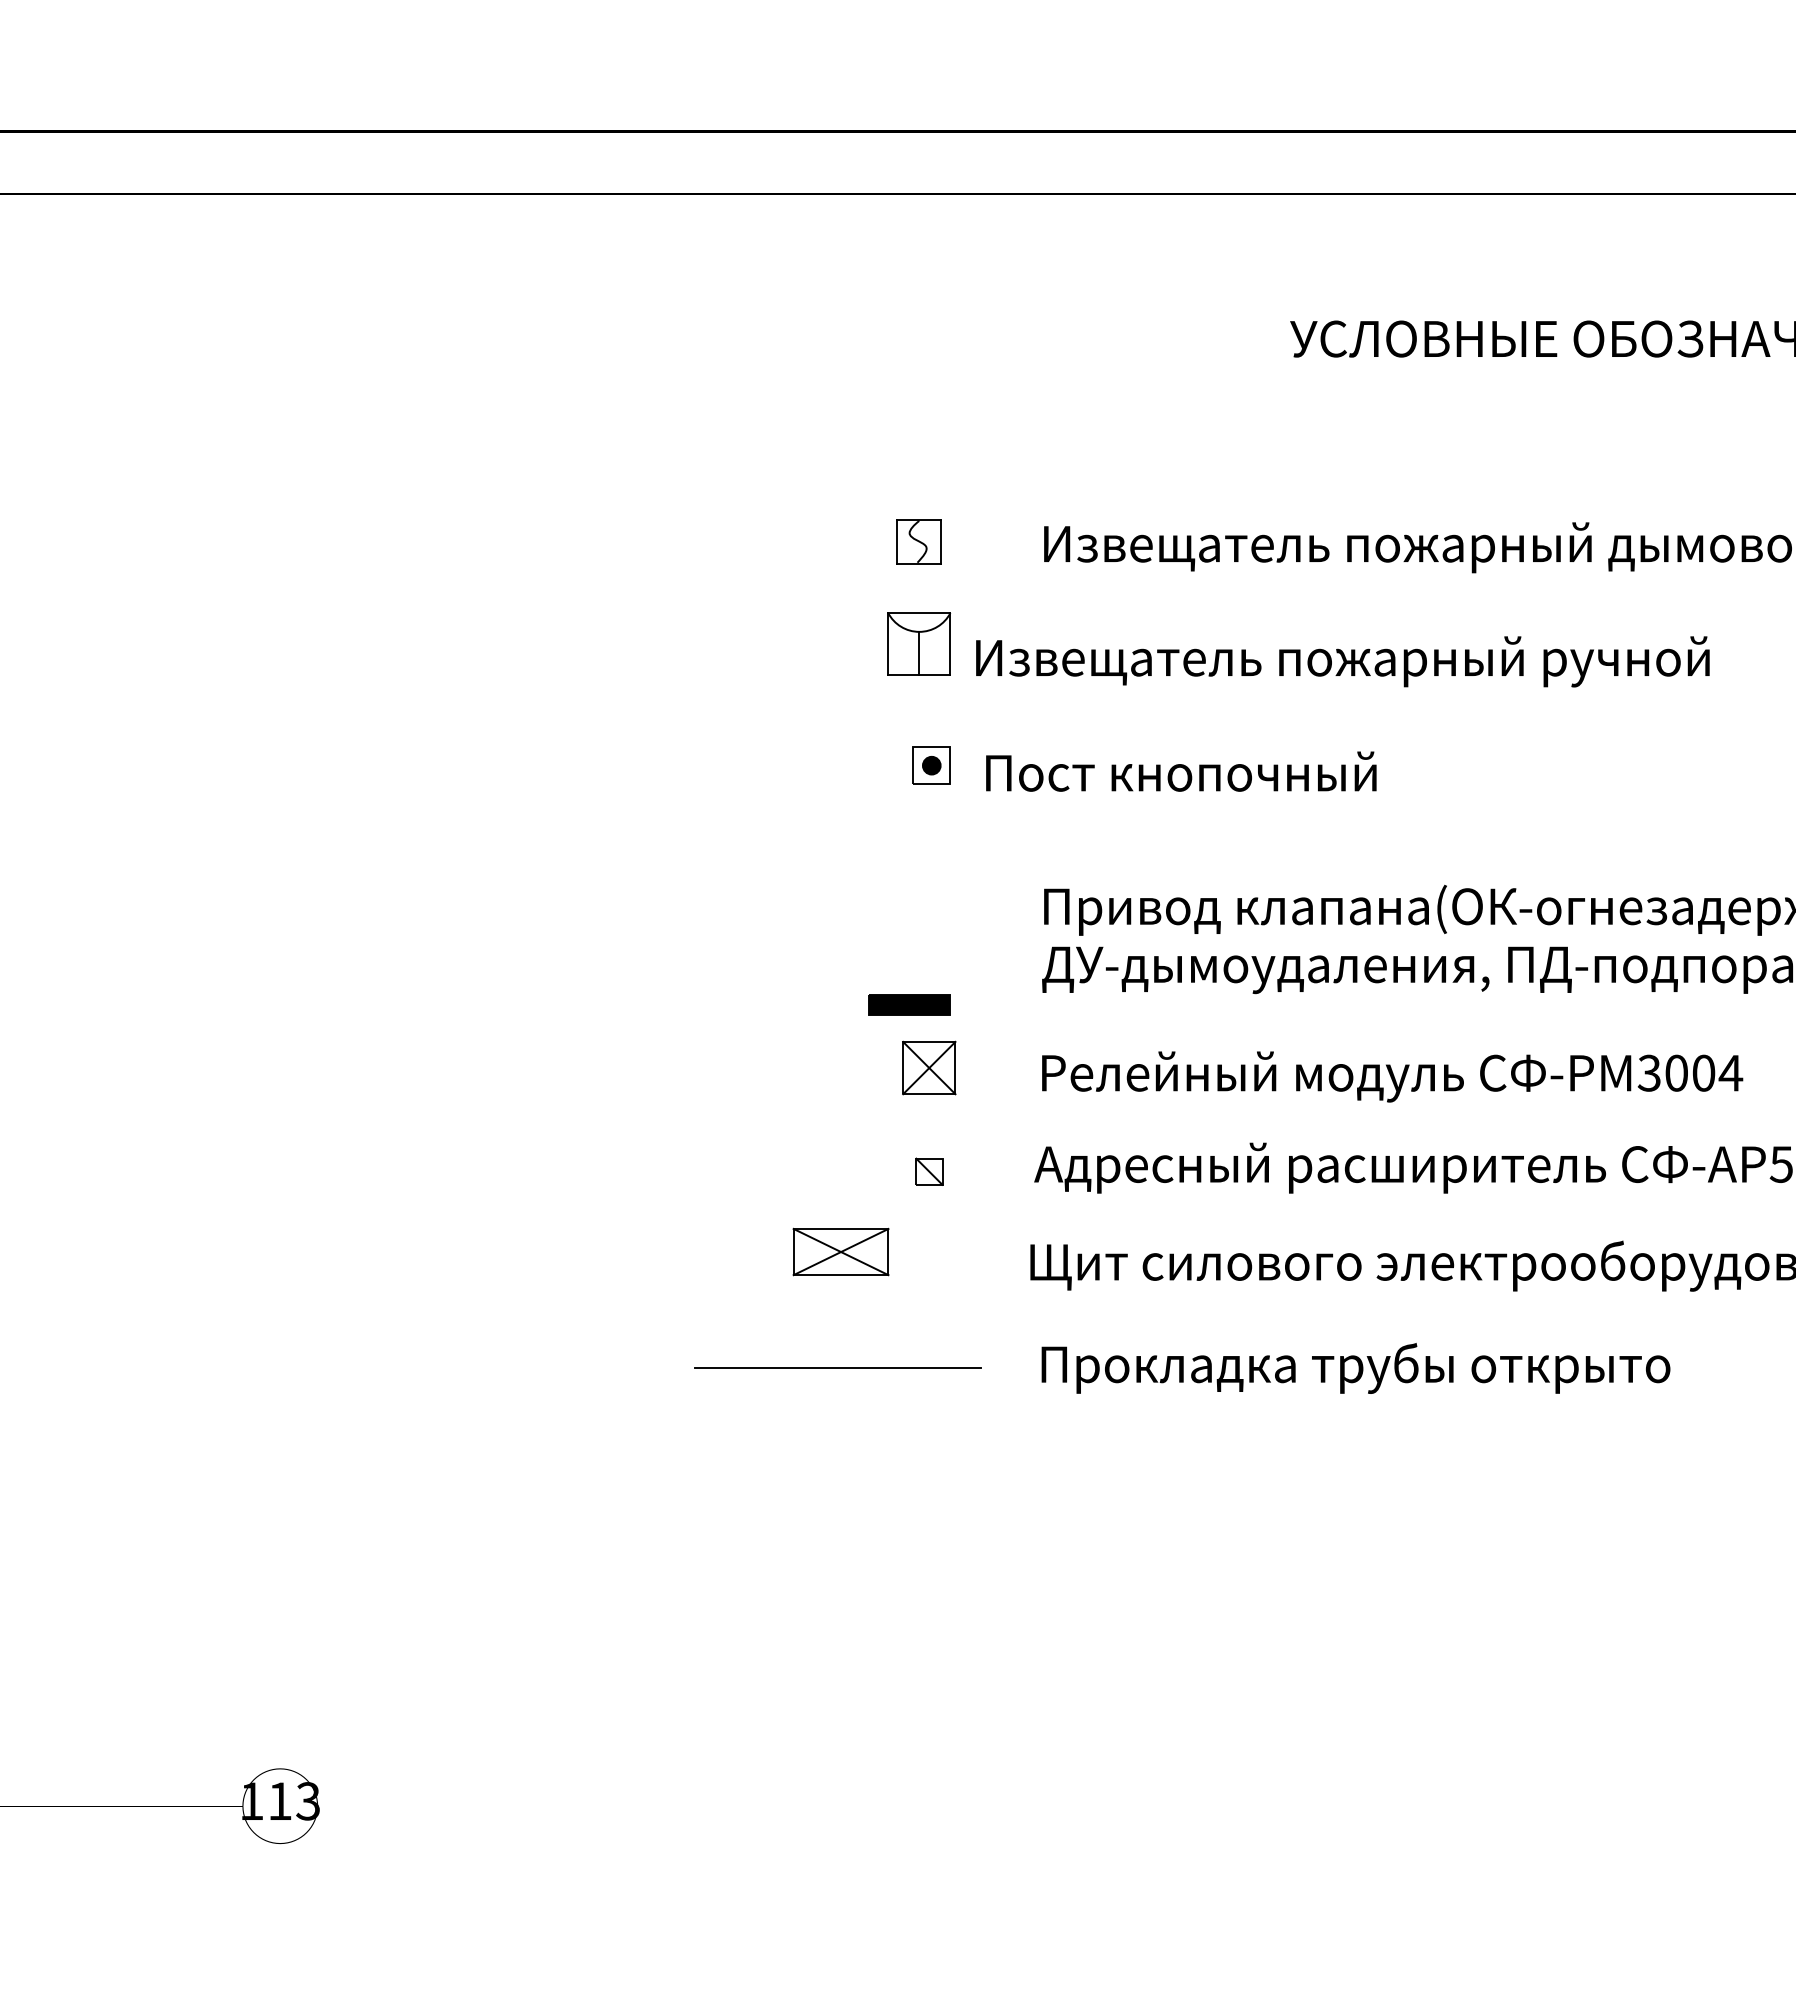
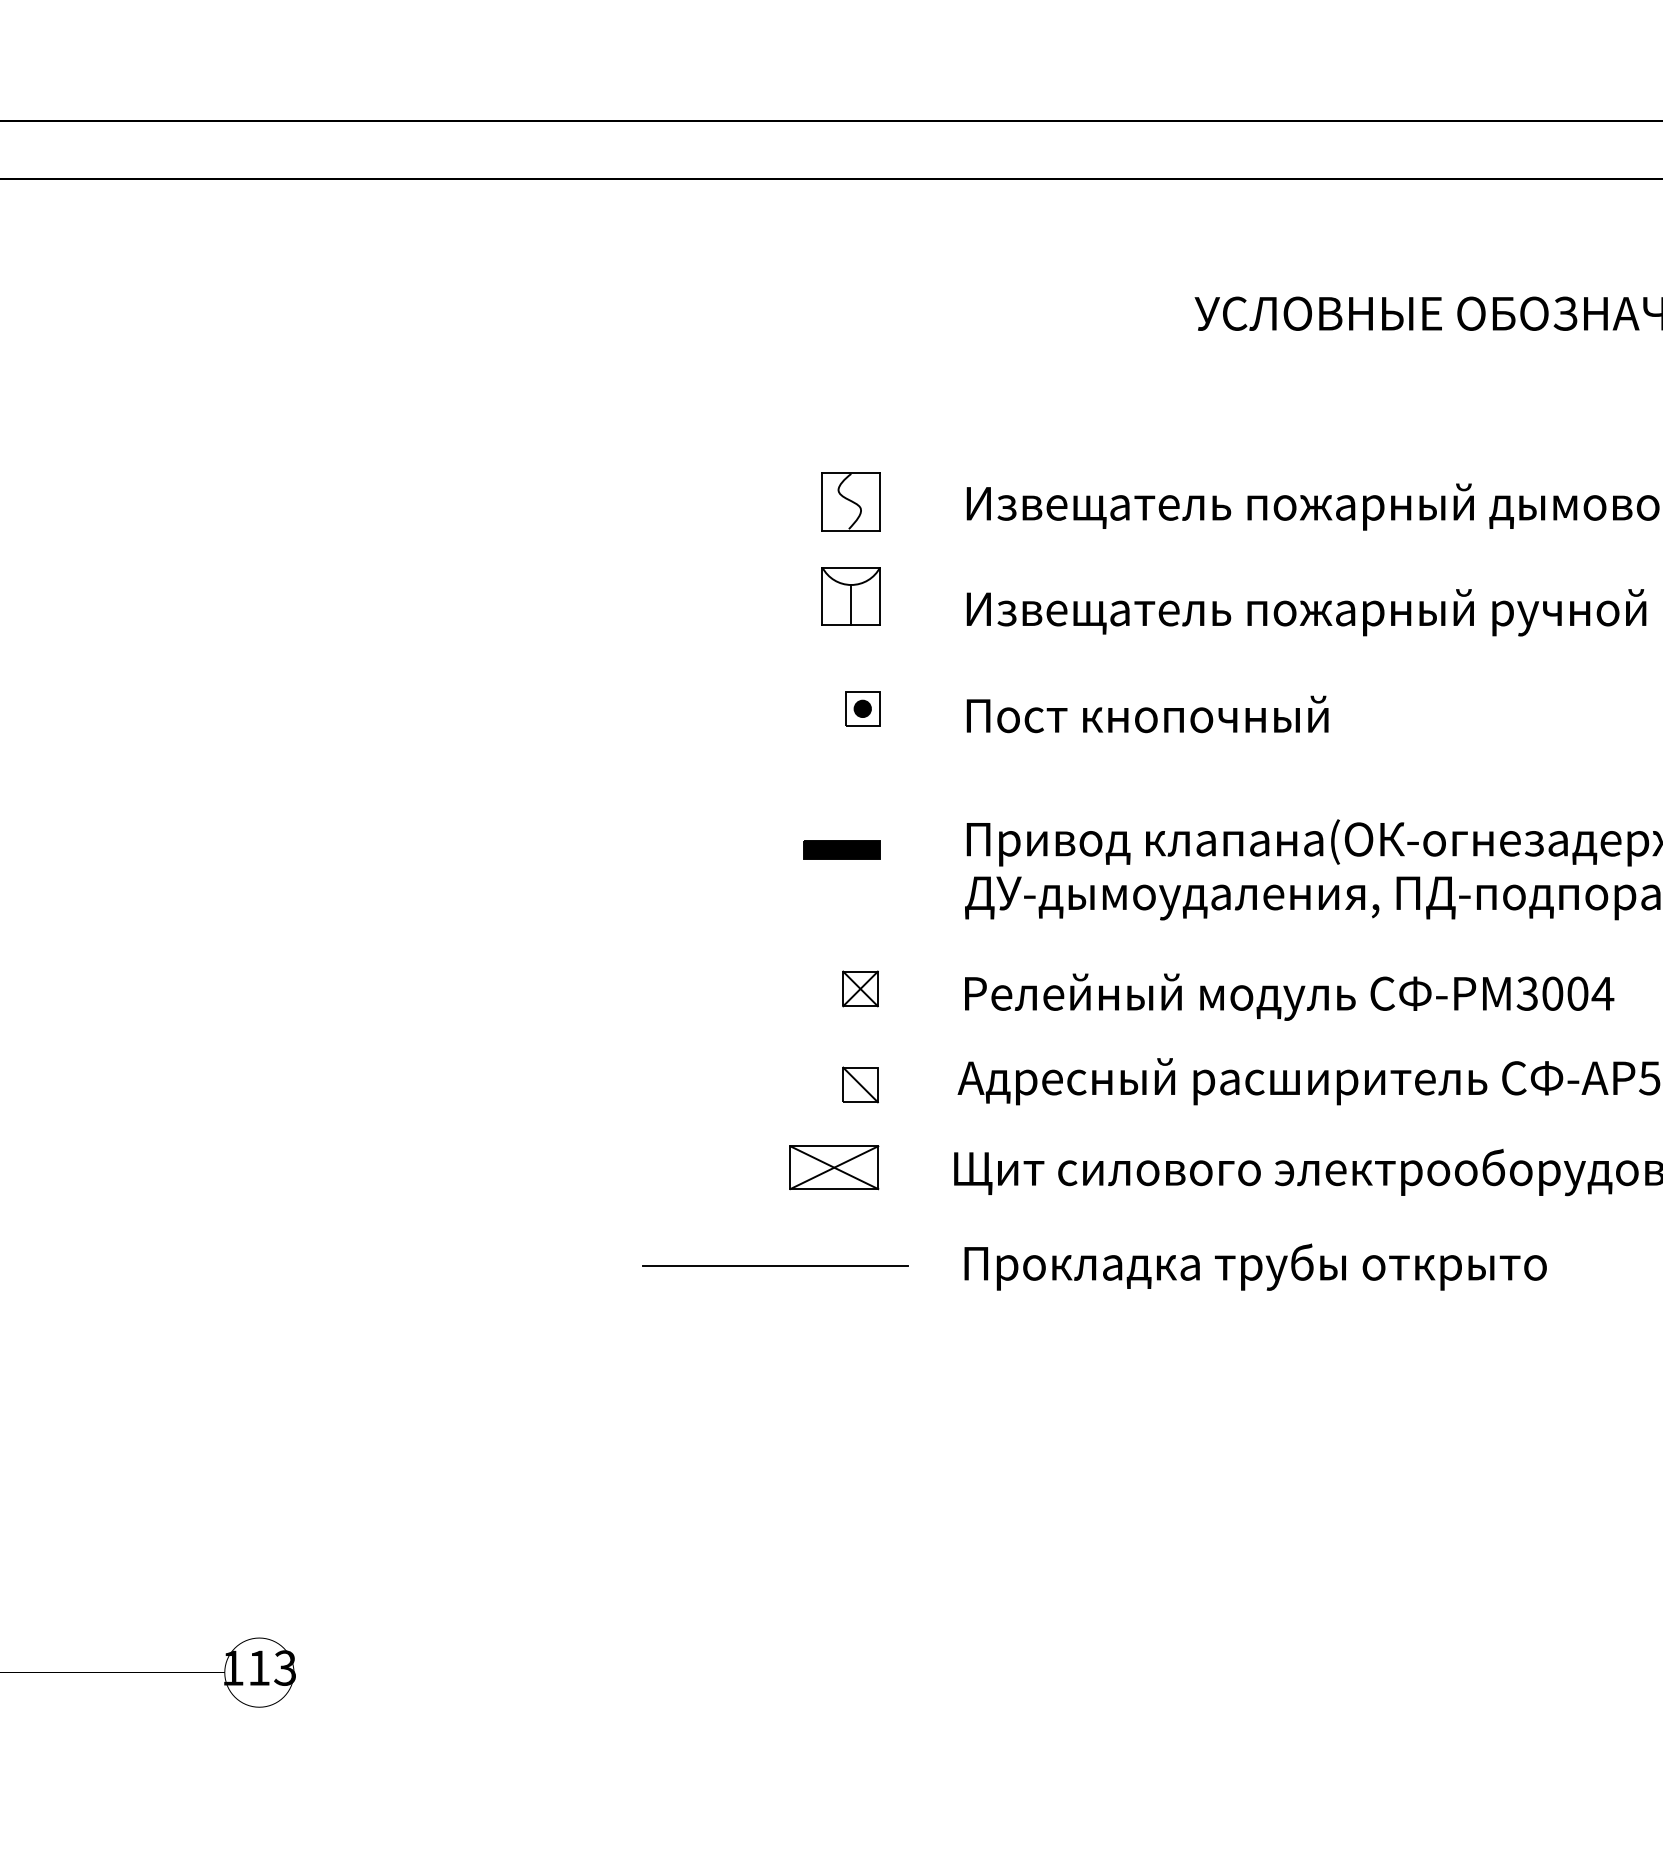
part: (918, 541) -> (850, 501), size x1.43
text: (1342, 661) -> (1306, 612), moved
text: (1181, 771) -> (1147, 714), moved
part: (909, 1004) -> (842, 849), moved
part: (929, 1067) -> (860, 988), size x0.71
part: (929, 1171) -> (860, 1084), size x1.43
part: (840, 1251) -> (833, 1167), moved

